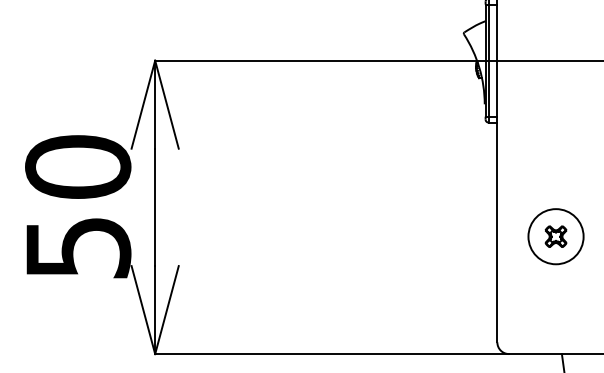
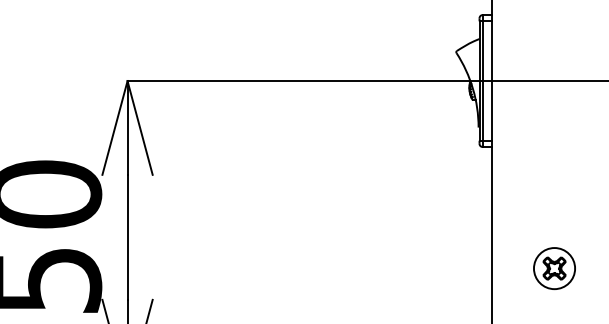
circle: (555, 236) -> (553, 268), size x0.7

